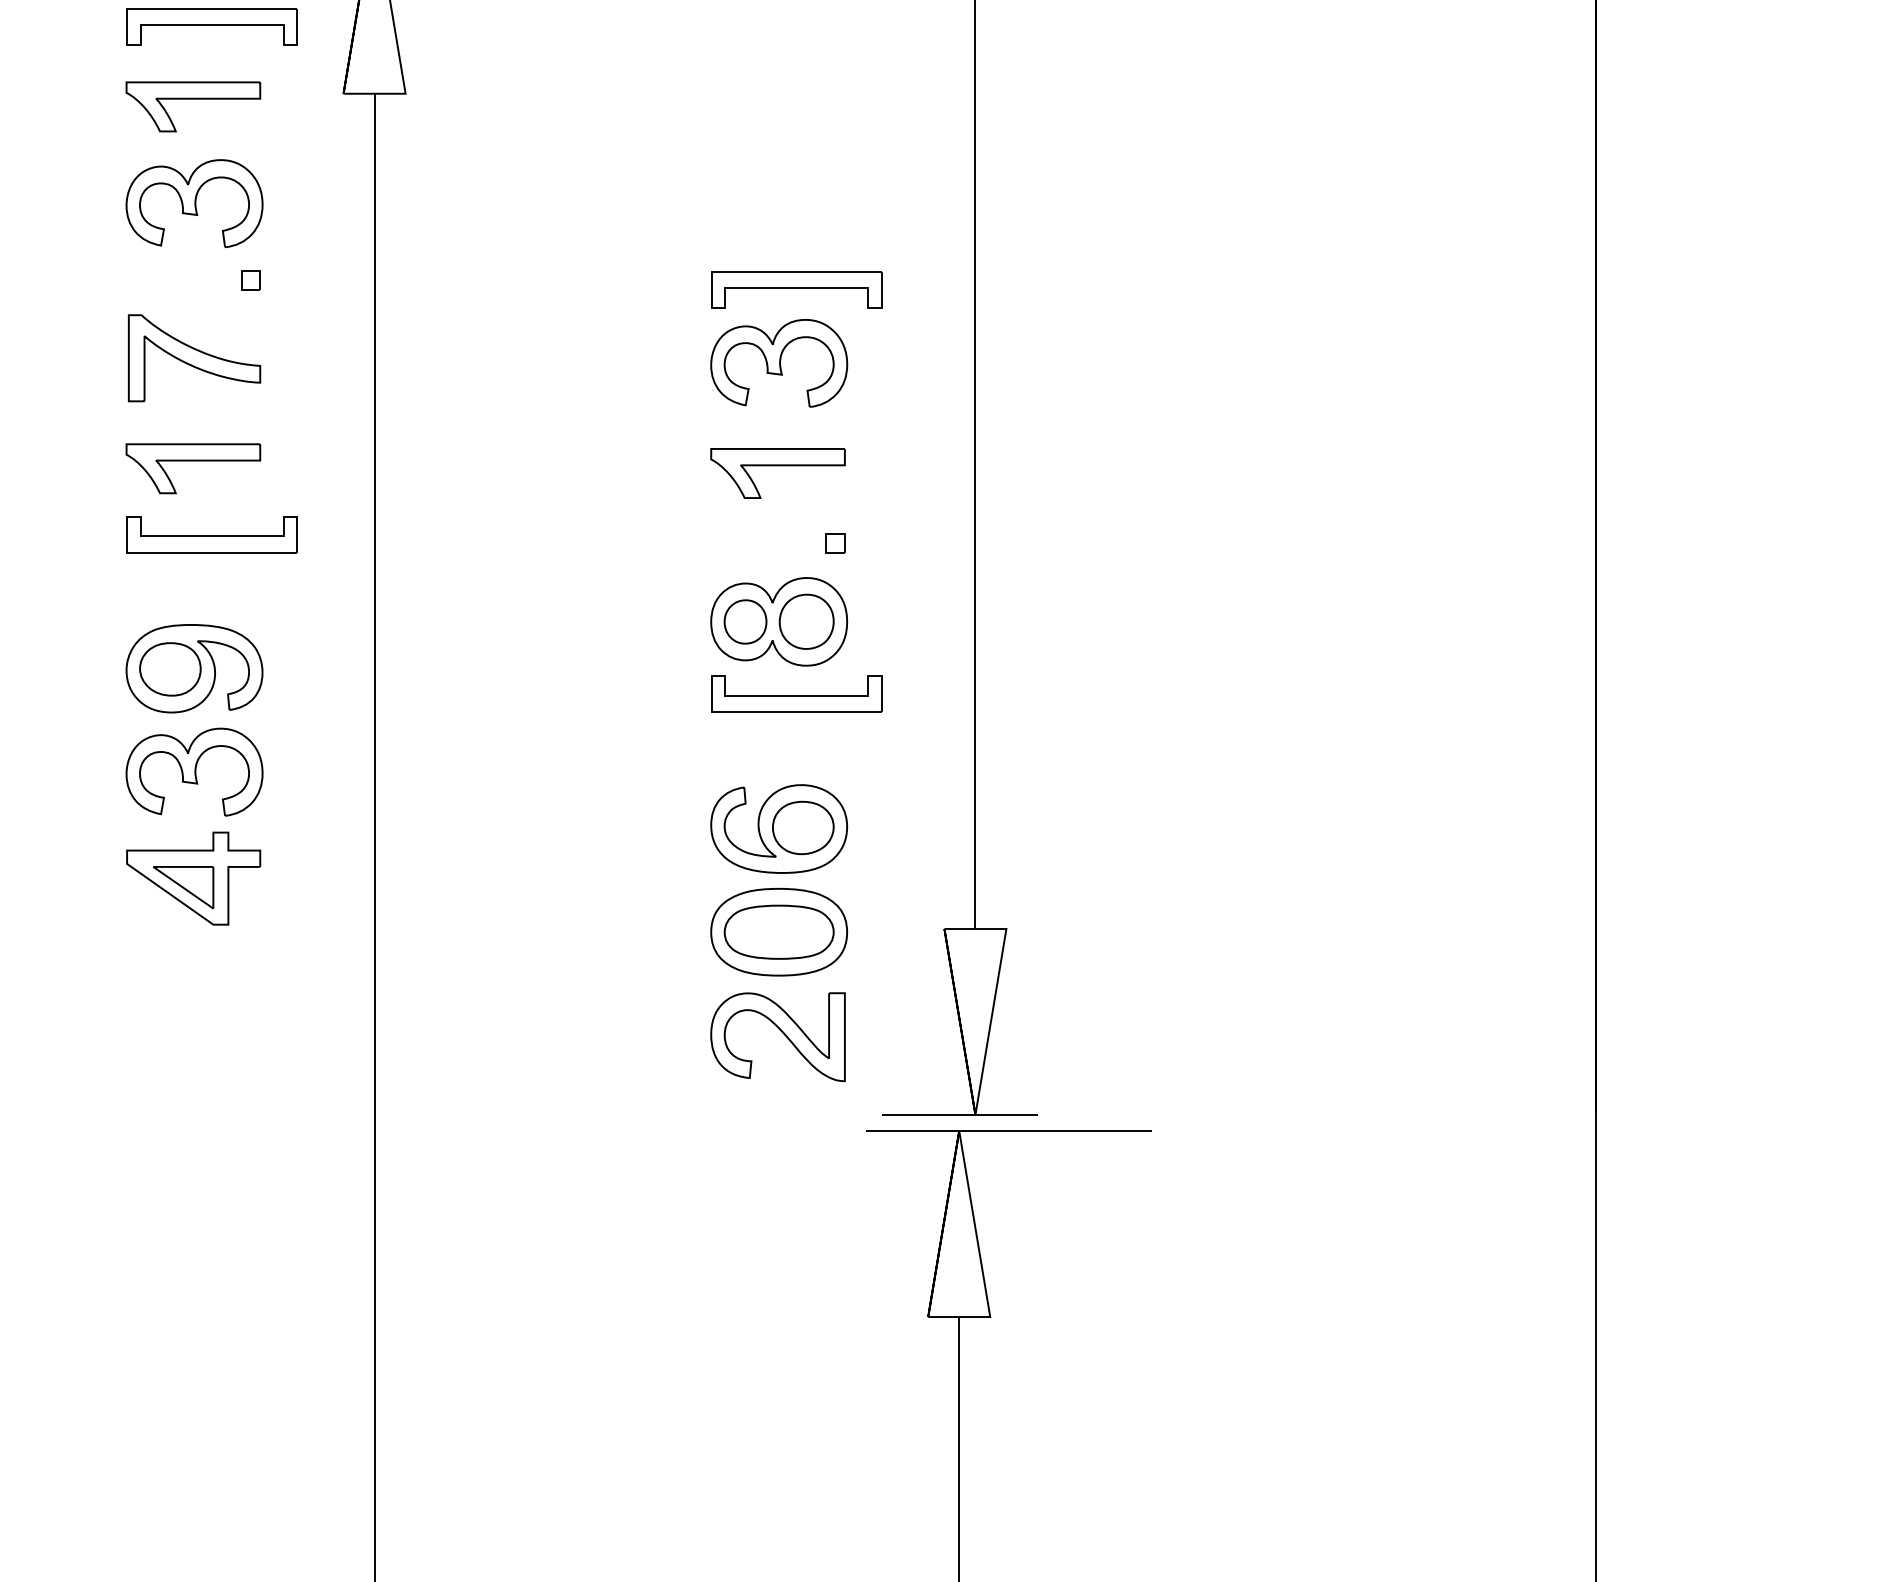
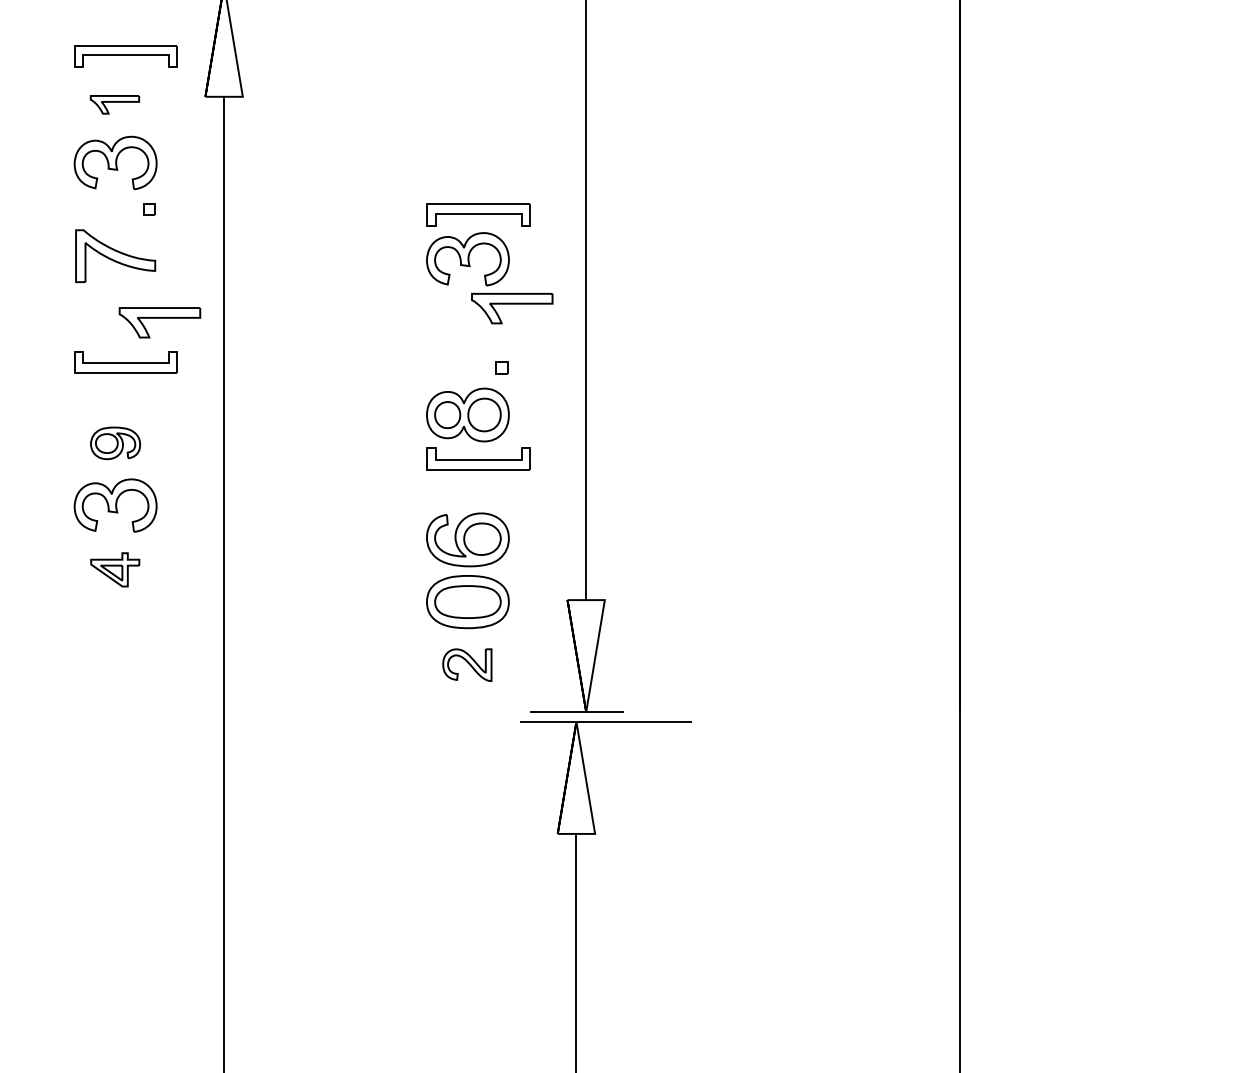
part: (192, 106) -> (114, 104), size x0.6
part: (192, 468) -> (159, 322), moved
part: (778, 473) -> (512, 308), moved
part: (194, 669) -> (115, 443), size x0.6
part: (194, 878) -> (115, 569), size x0.6
part: (778, 1035) -> (467, 664), size x0.6

